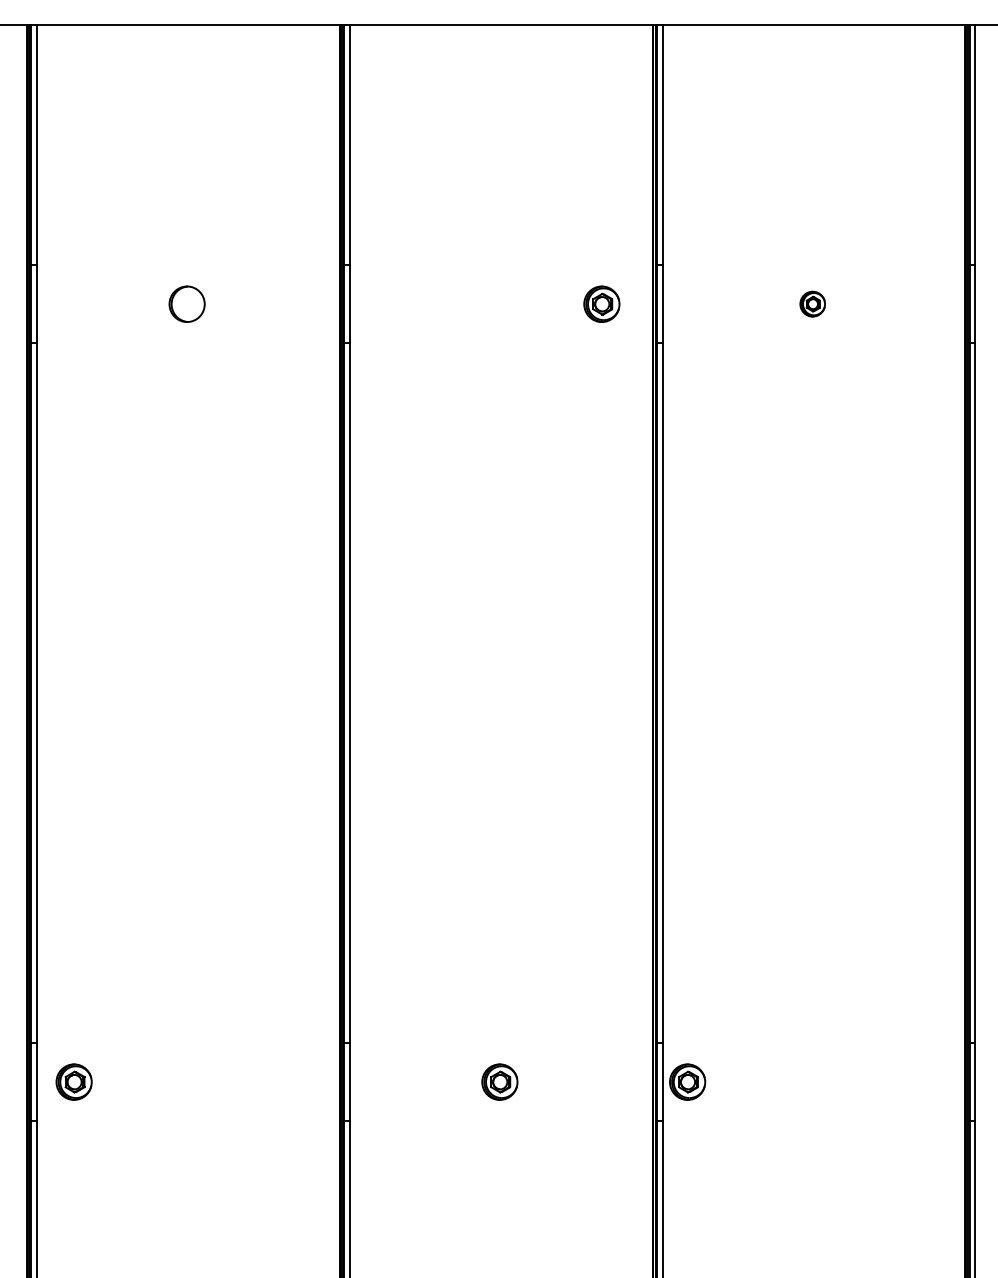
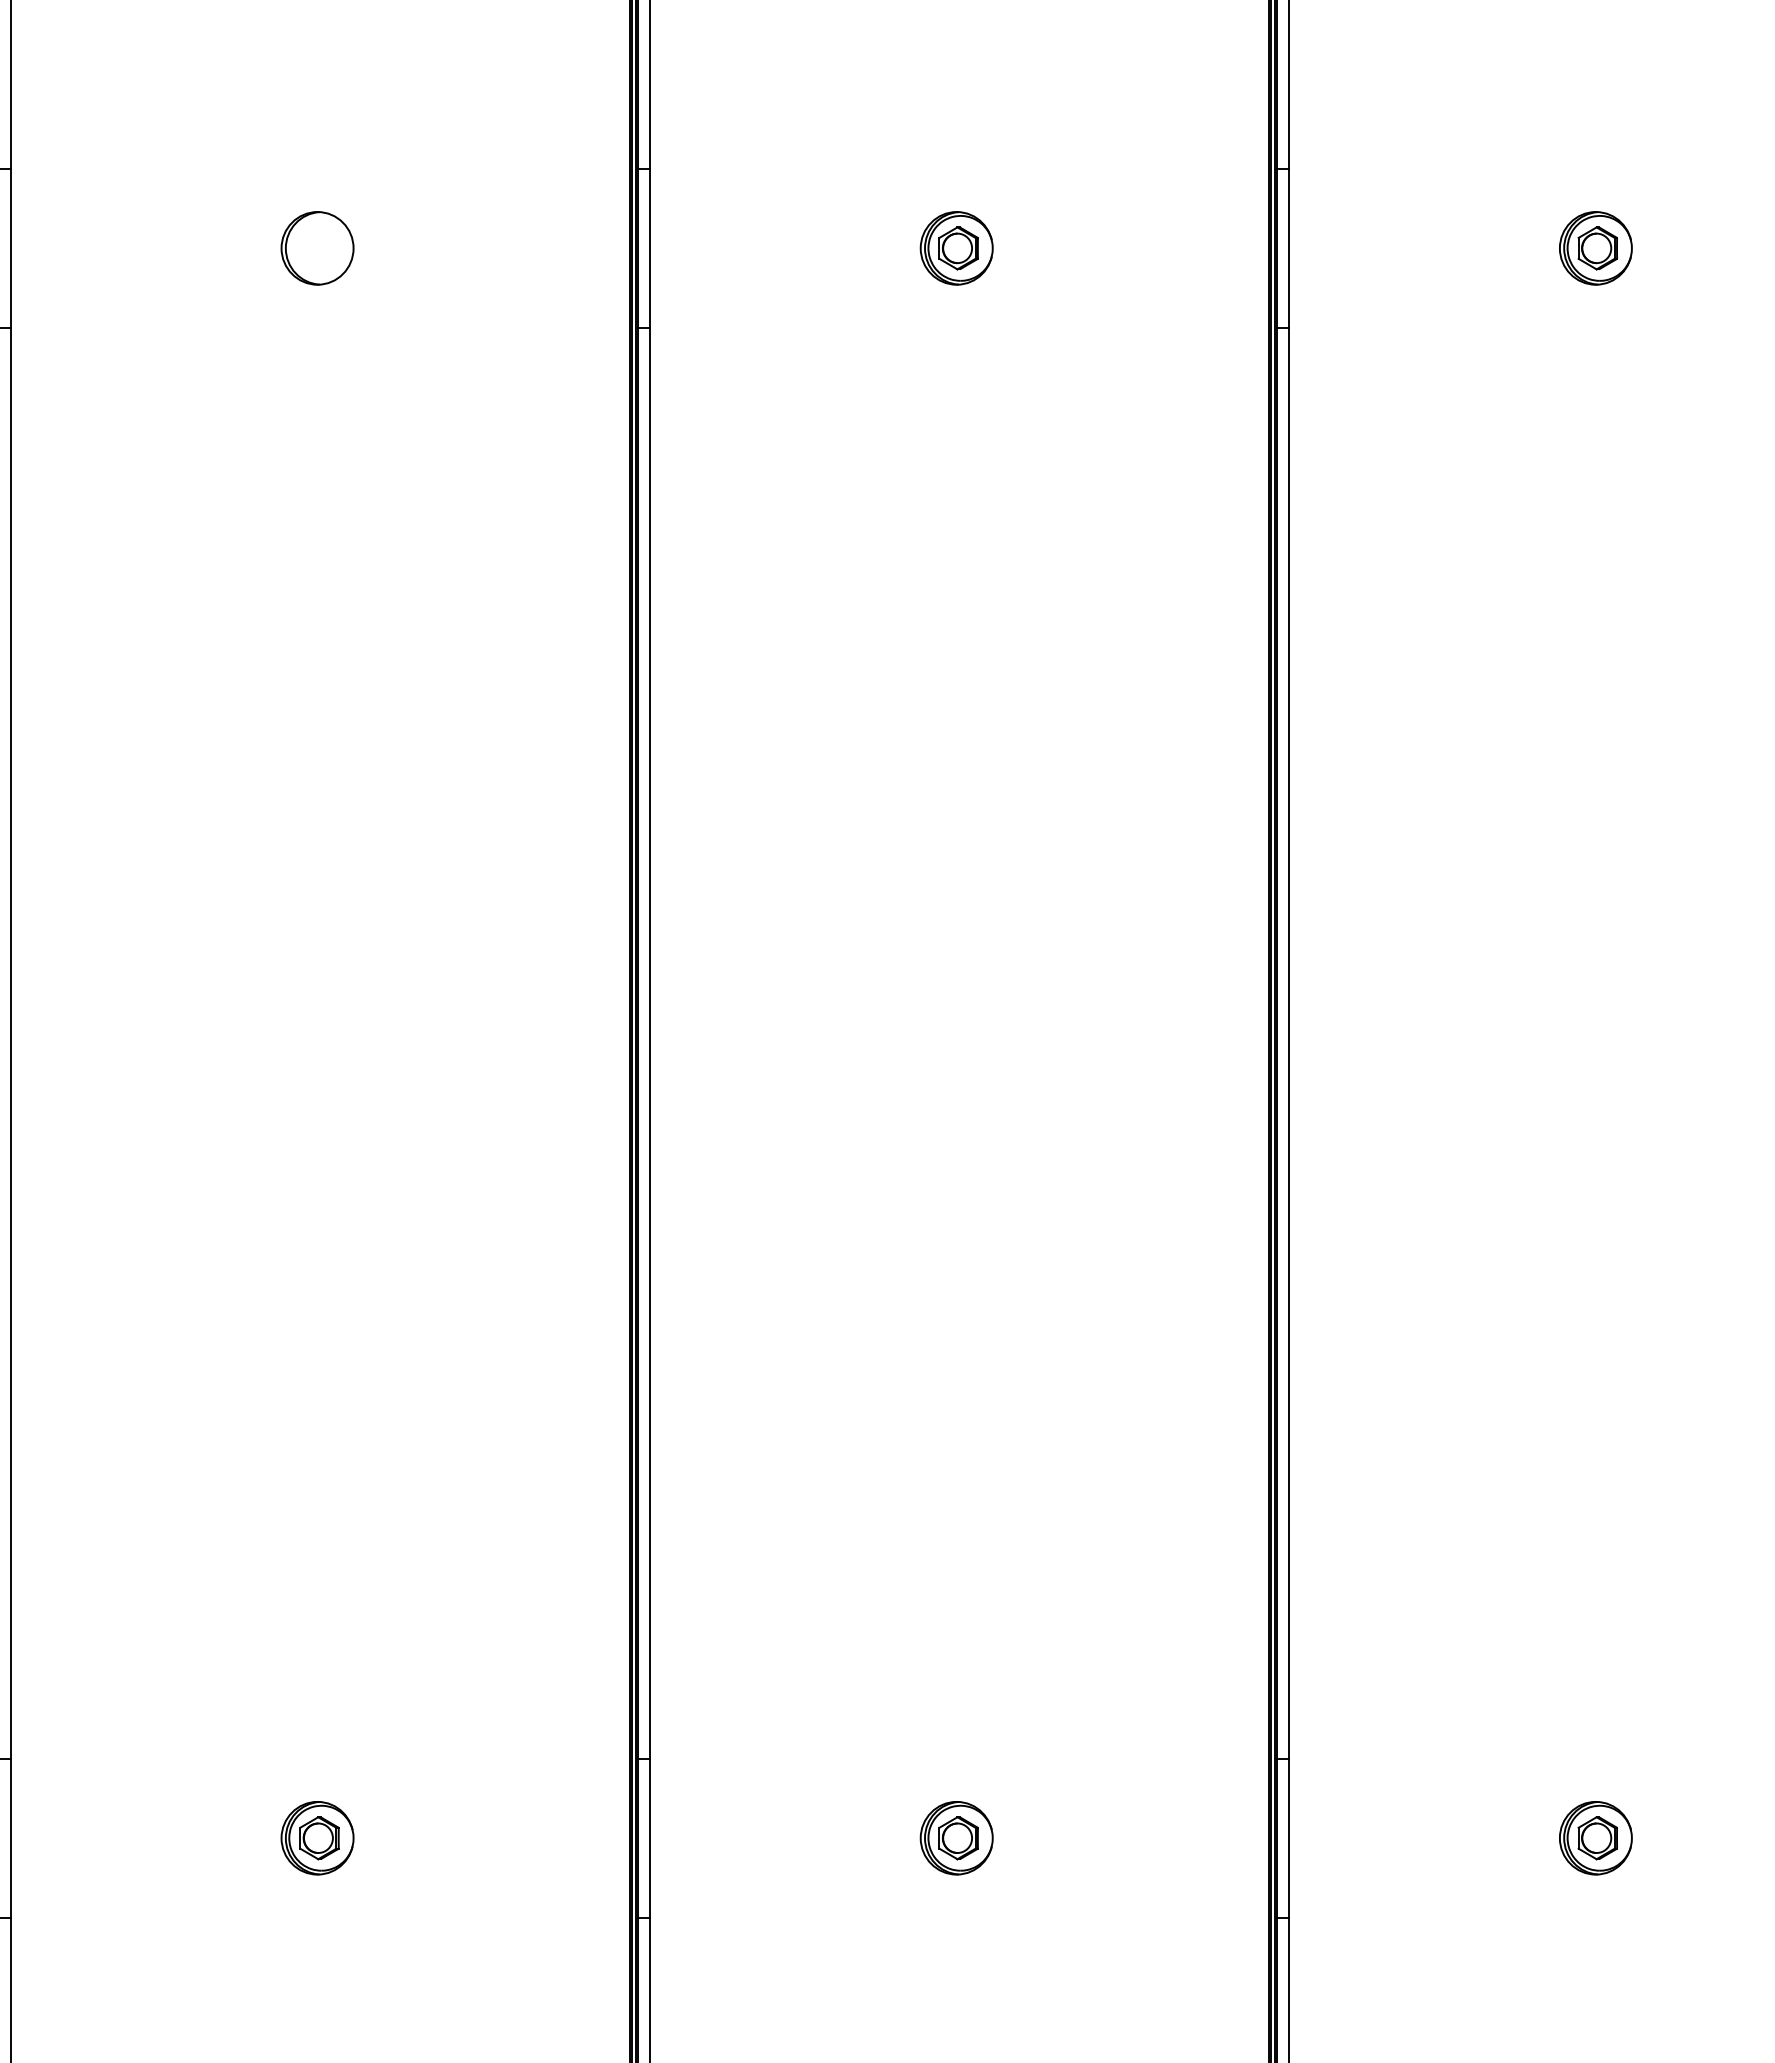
part: (601, 303) -> (955, 246), moved
part: (812, 303) -> (1595, 246), size x1.43
part: (73, 1081) -> (316, 1836), moved
part: (687, 1081) -> (1595, 1836), moved

